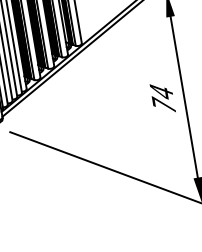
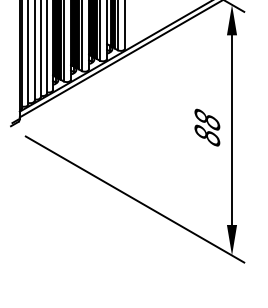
text: (163, 98) -> (207, 127), 74 -> 88

